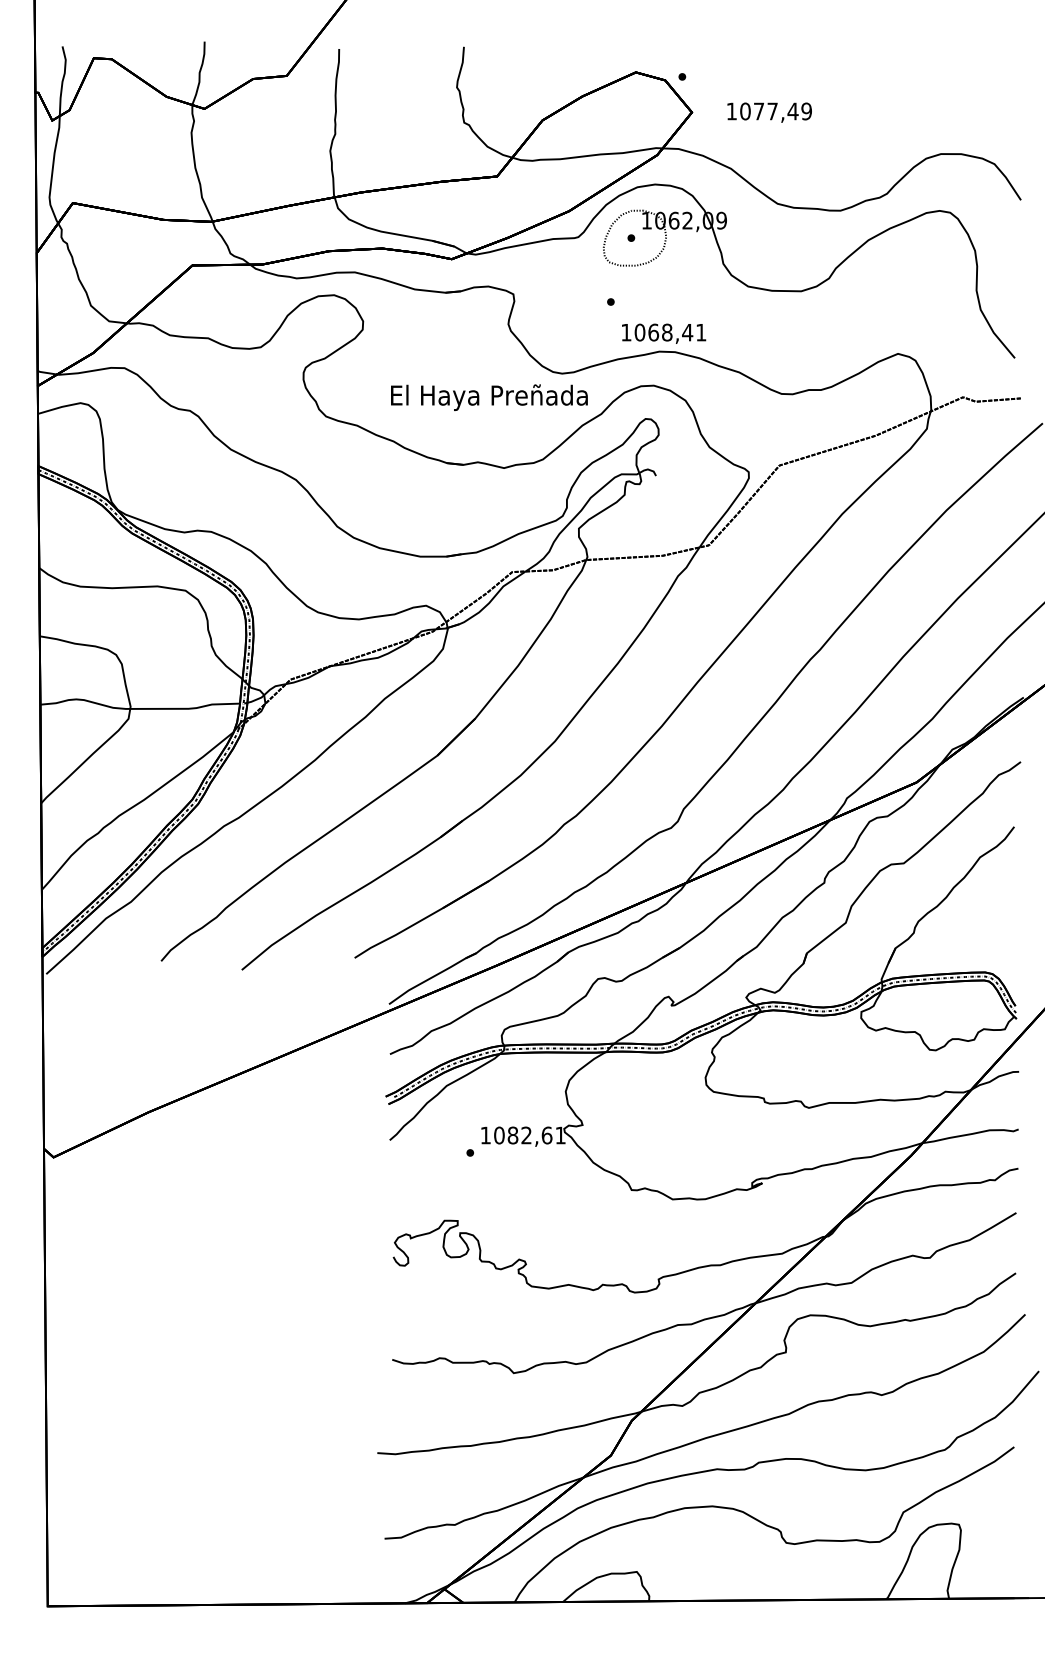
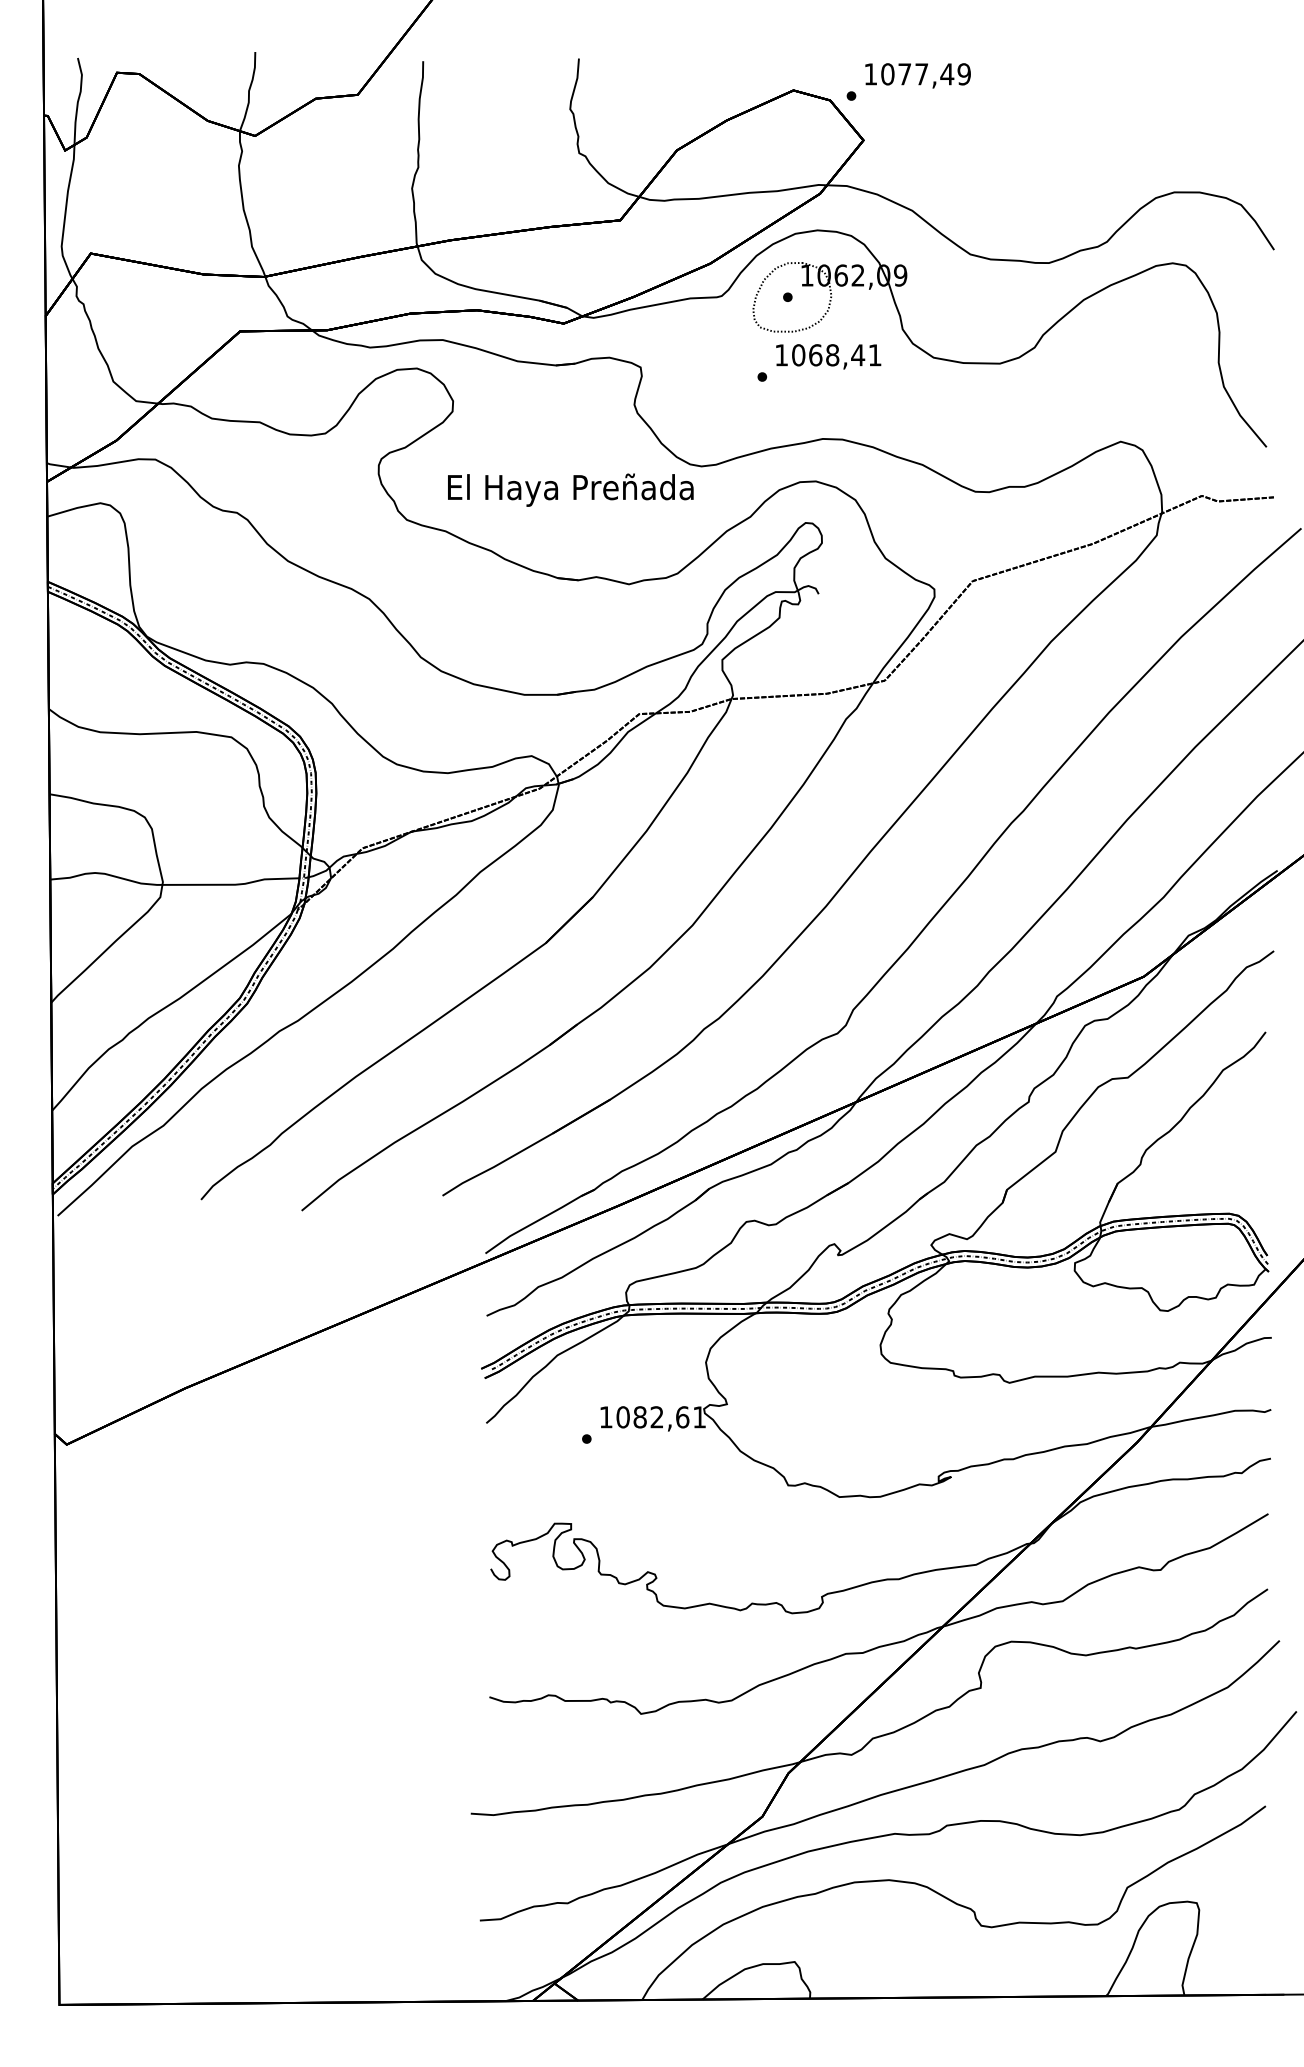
text: (769, 112) -> (917, 75), moved
text: (664, 333) -> (829, 356), moved
text: (489, 397) -> (570, 489), moved

